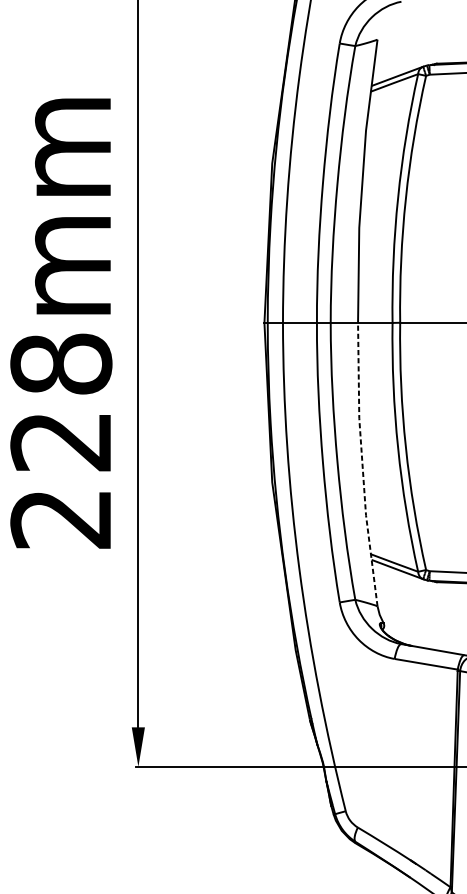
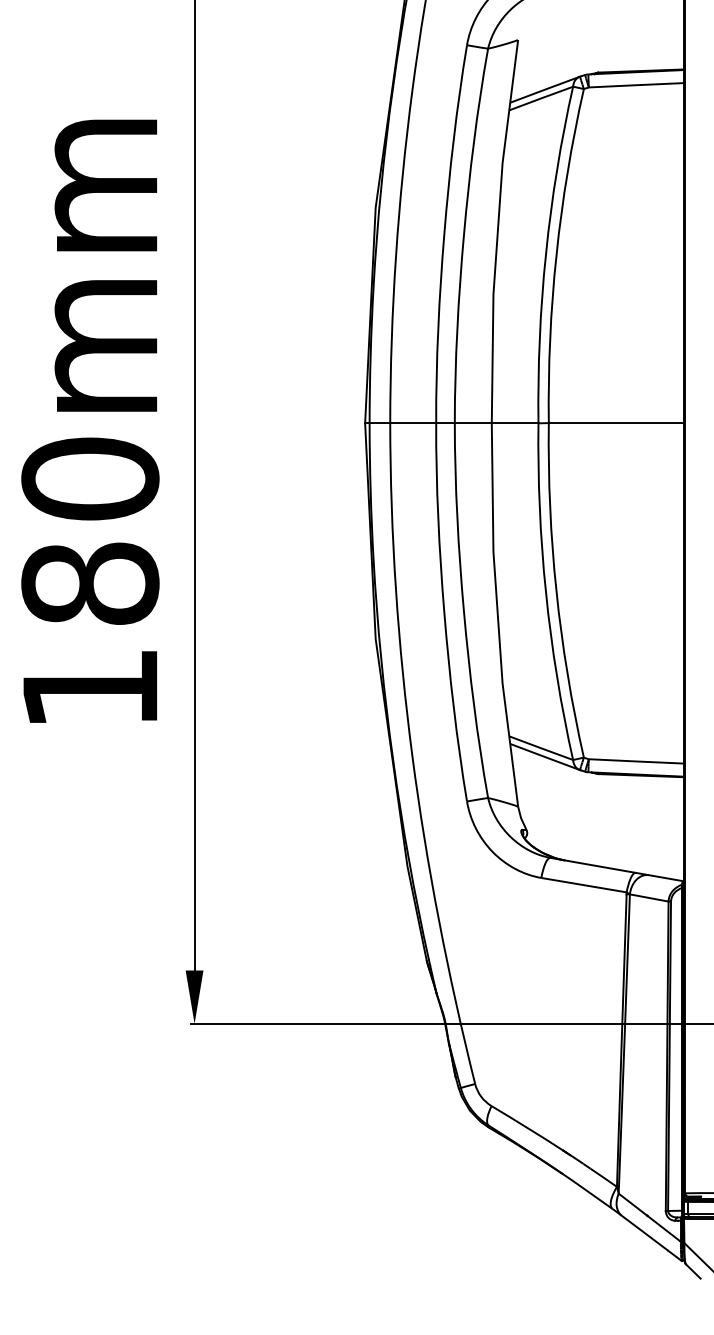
text: (61, 440) -> (90, 582), 228mm -> 180mm
line: (362, 464) -> (497, 614), dashed -> solid

